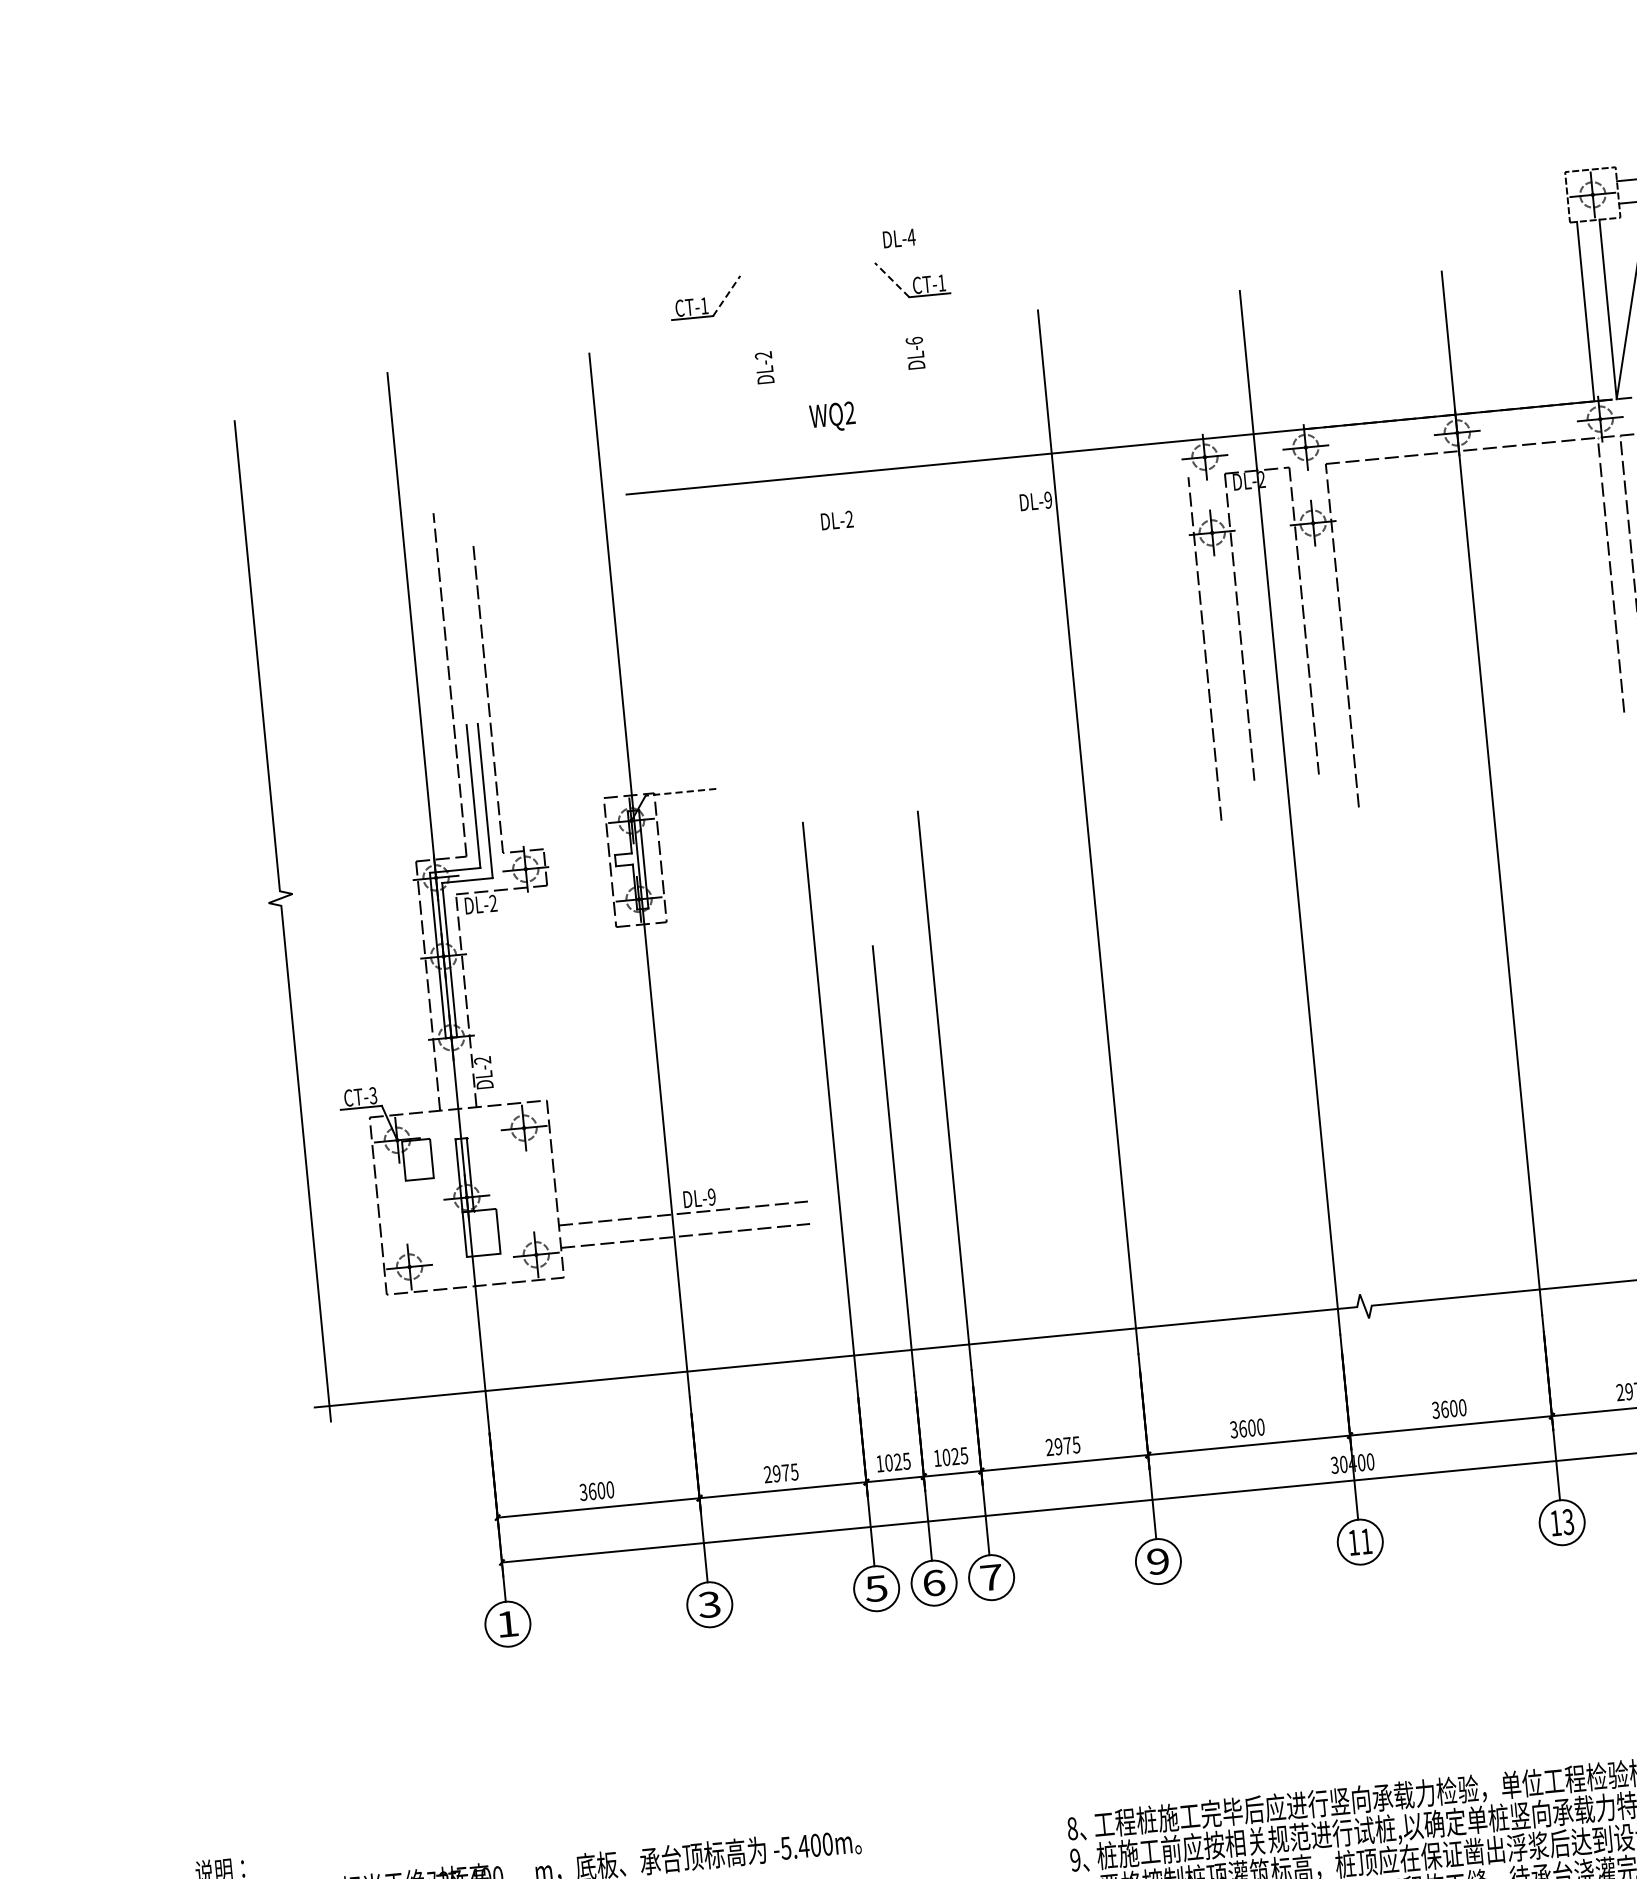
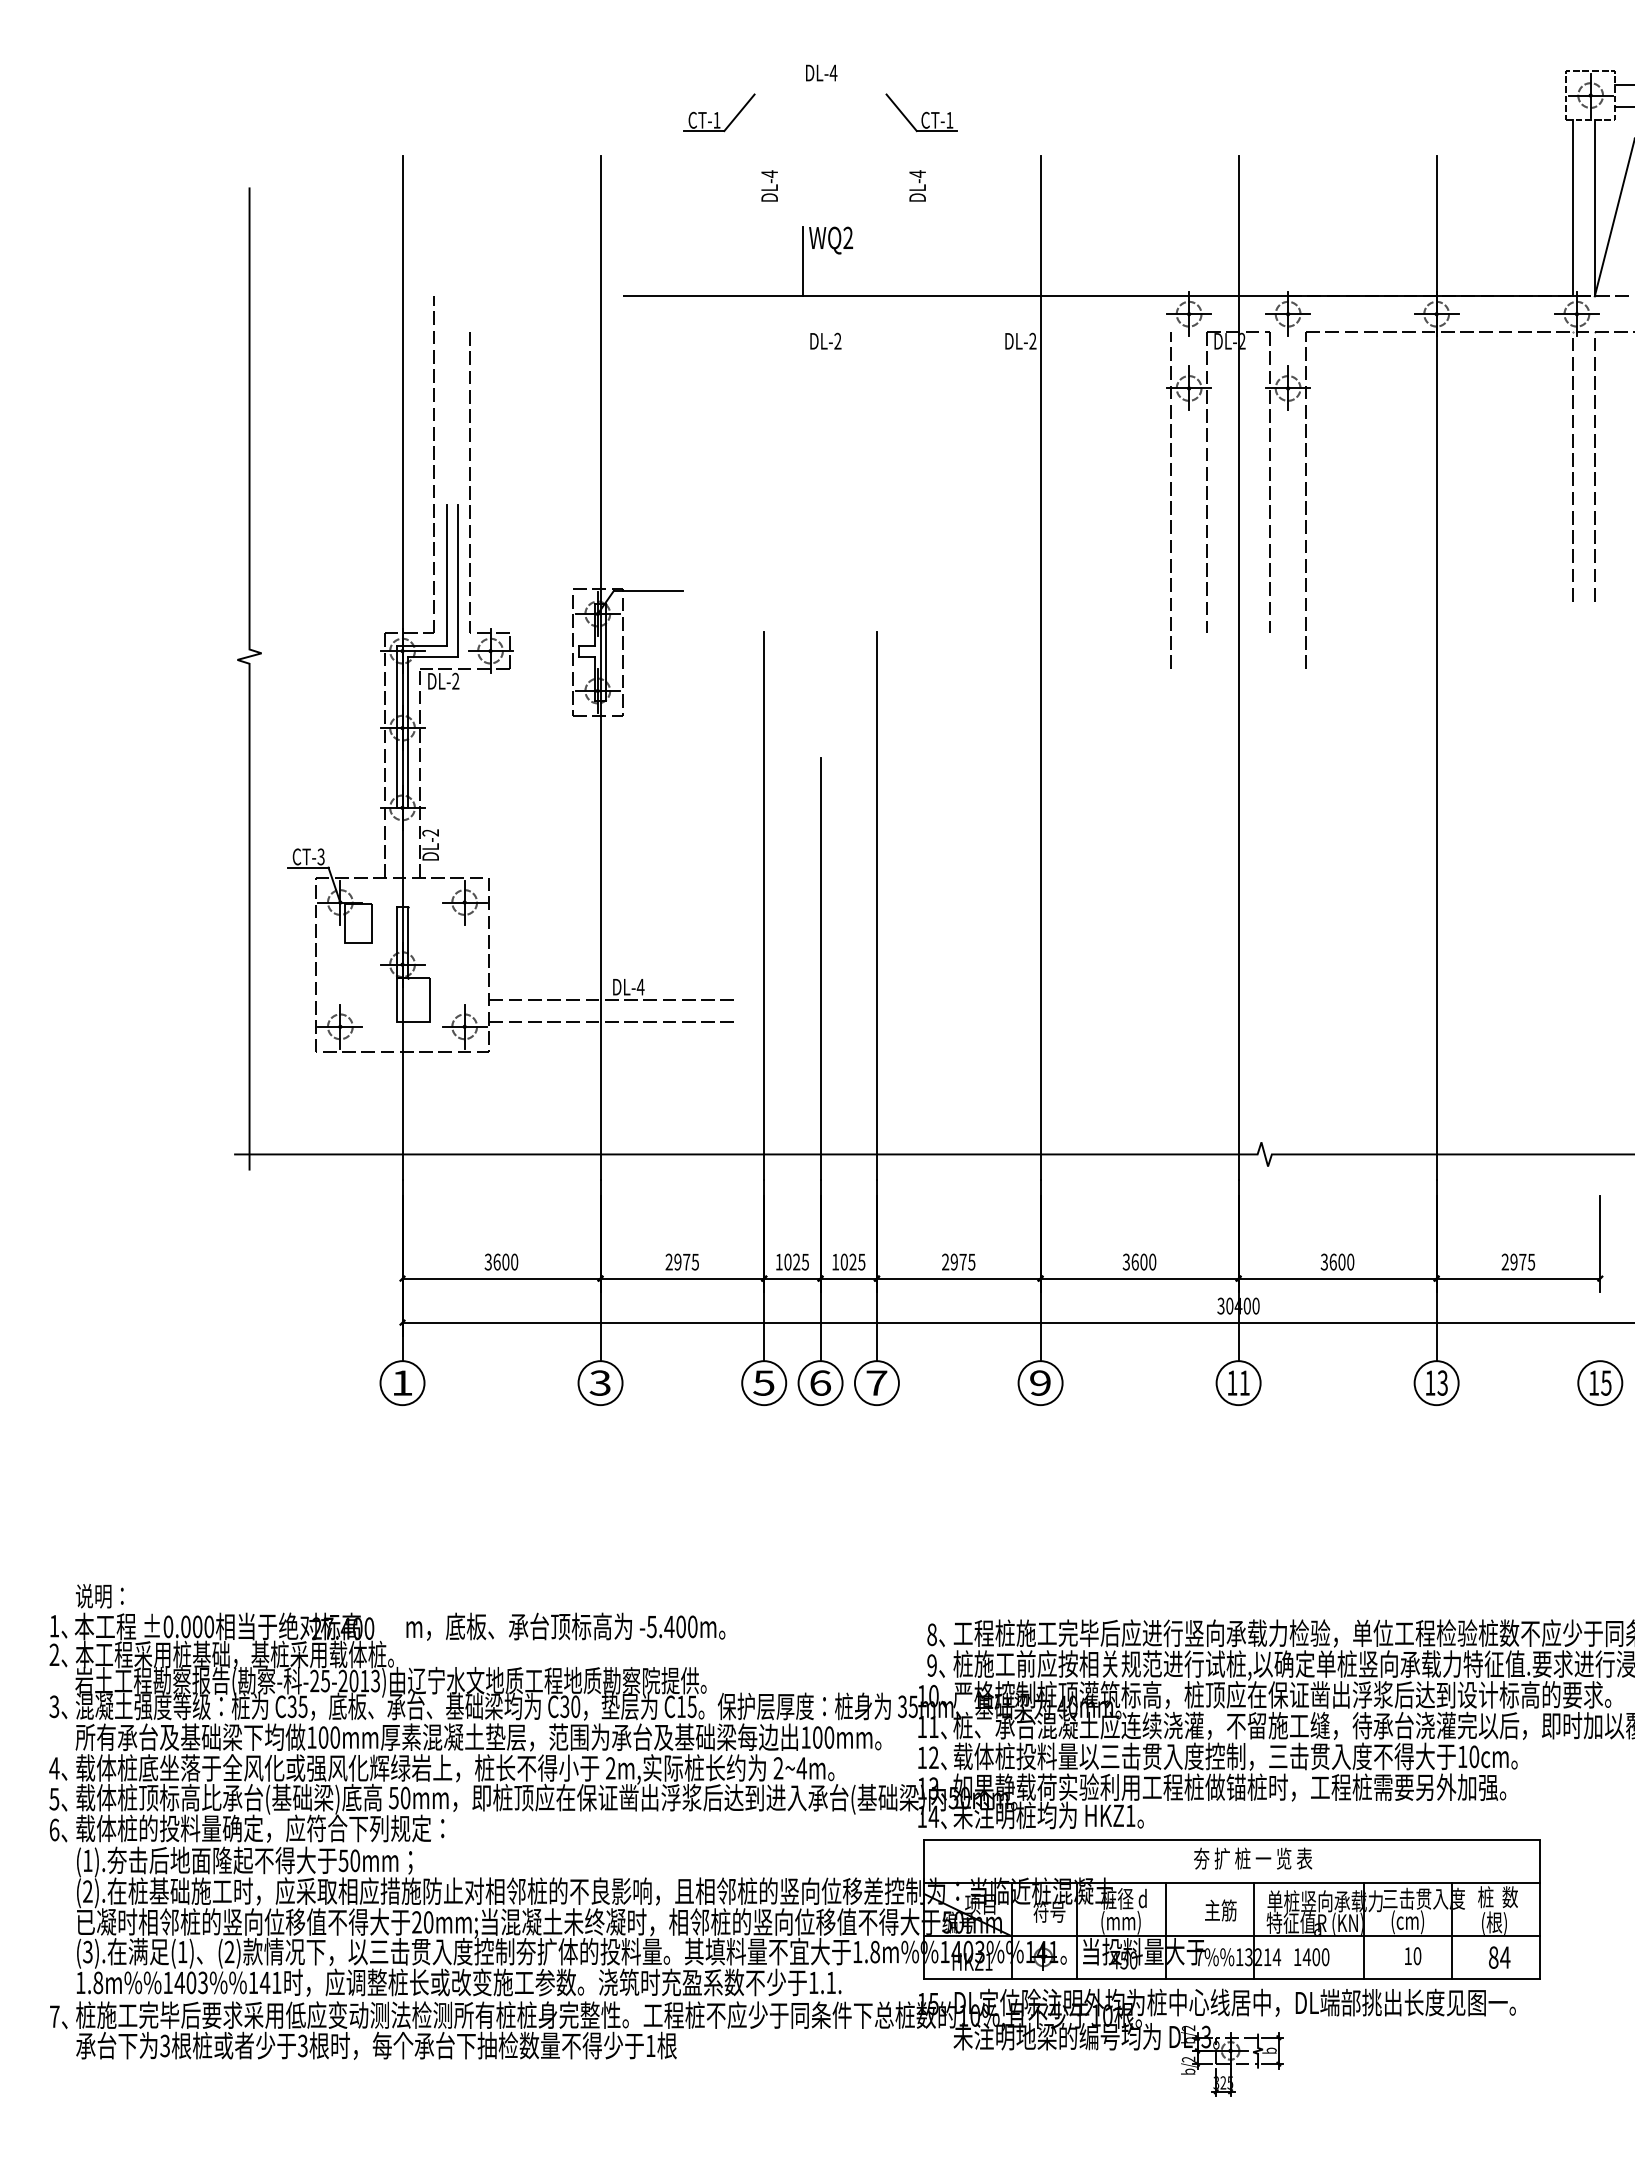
text: (899, 237) -> (821, 72), moved
line: (891, 279) -> (901, 112), dashed -> solid
line: (726, 295) -> (739, 112), dashed -> solid
text: (914, 340) -> (917, 173), DL-6 -> DL-4
text: (763, 354) -> (769, 173), DL-2 -> DL-4
line: (805, 441) -> (802, 261), added
text: (1047, 500) -> (1032, 341), DL-9 -> DL-2
line: (680, 791) -> (648, 590), dashed -> solid
text: (711, 1196) -> (640, 986), DL-9 -> DL-4

